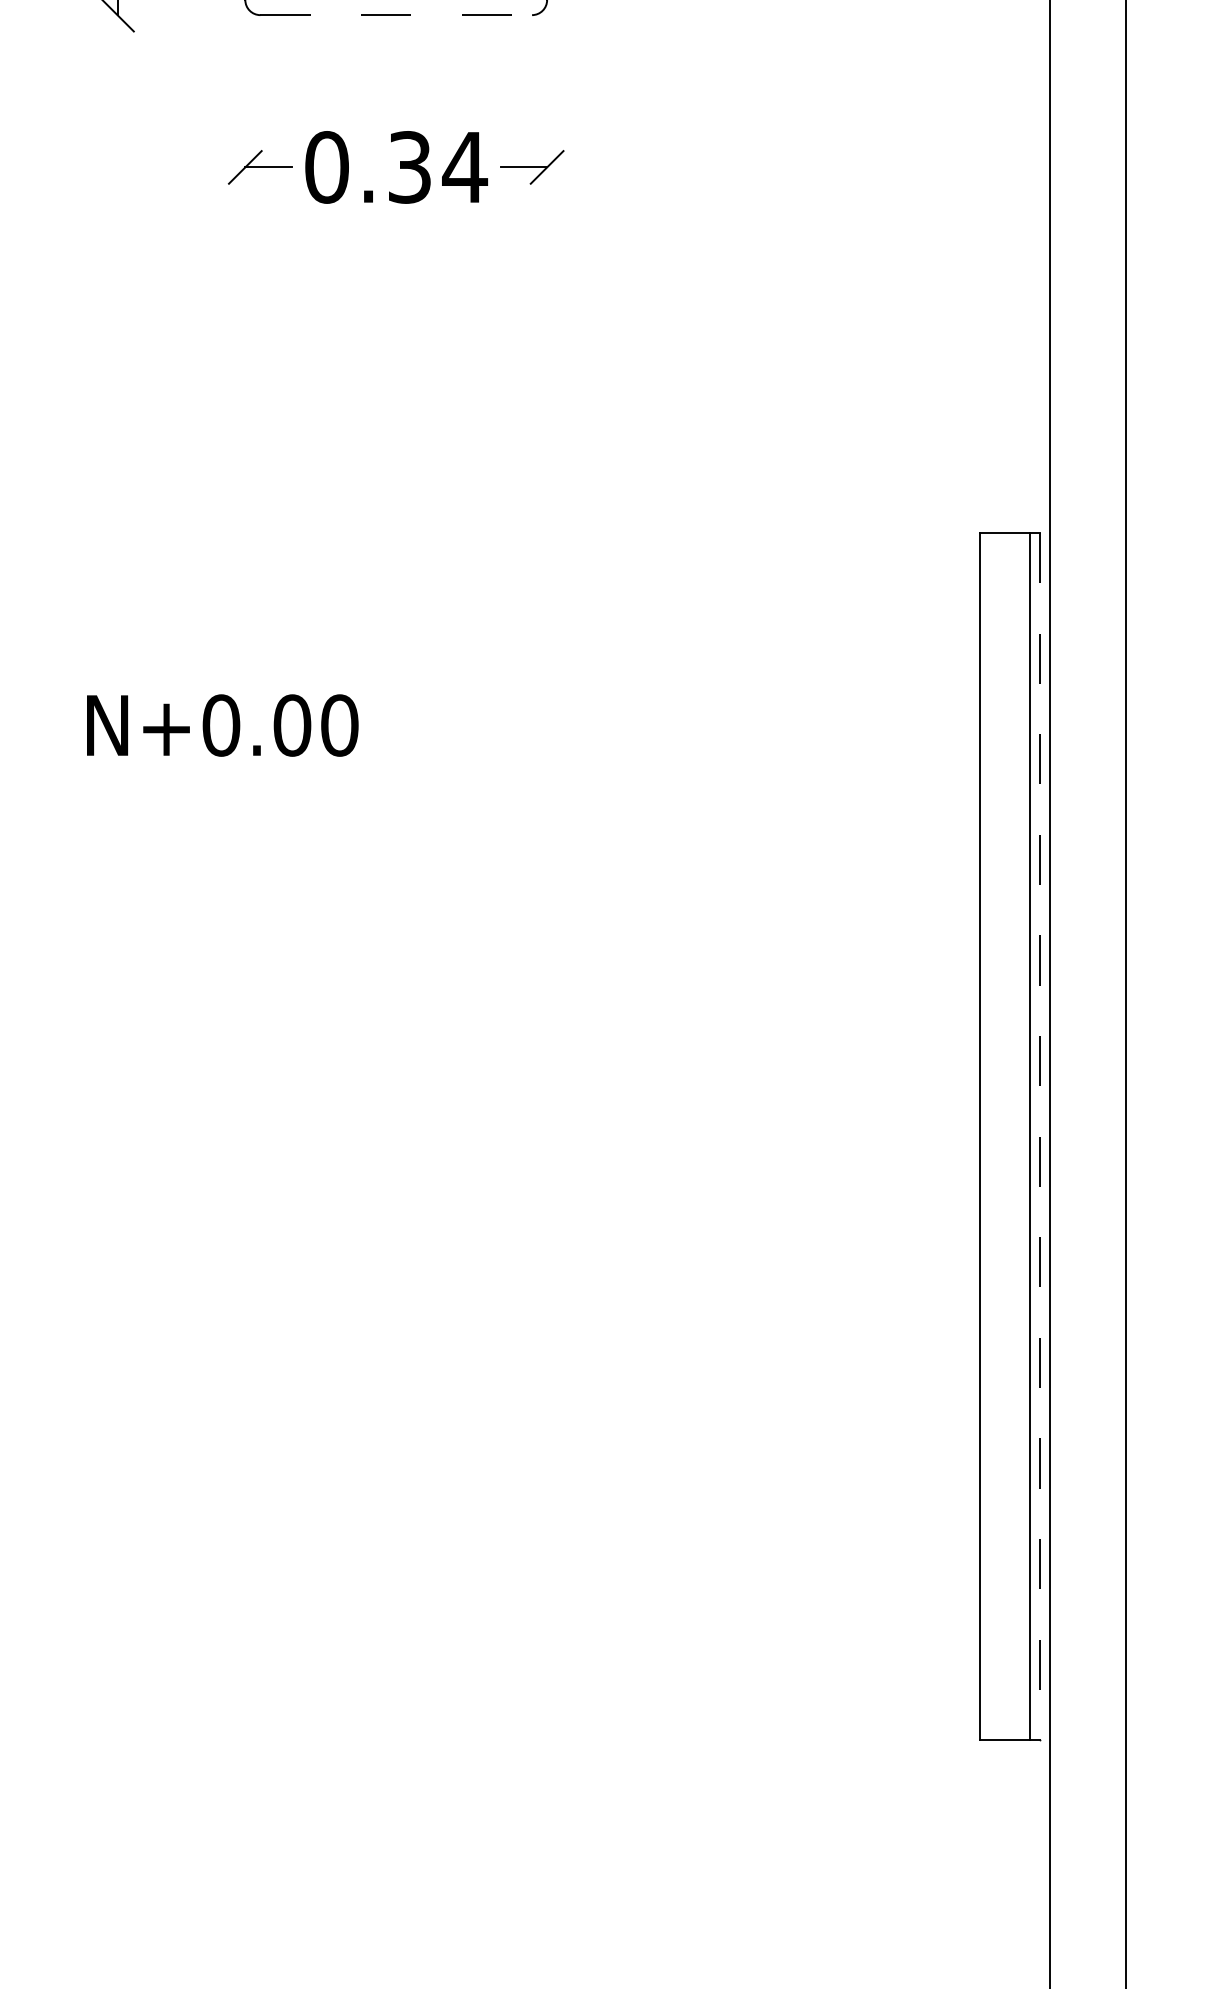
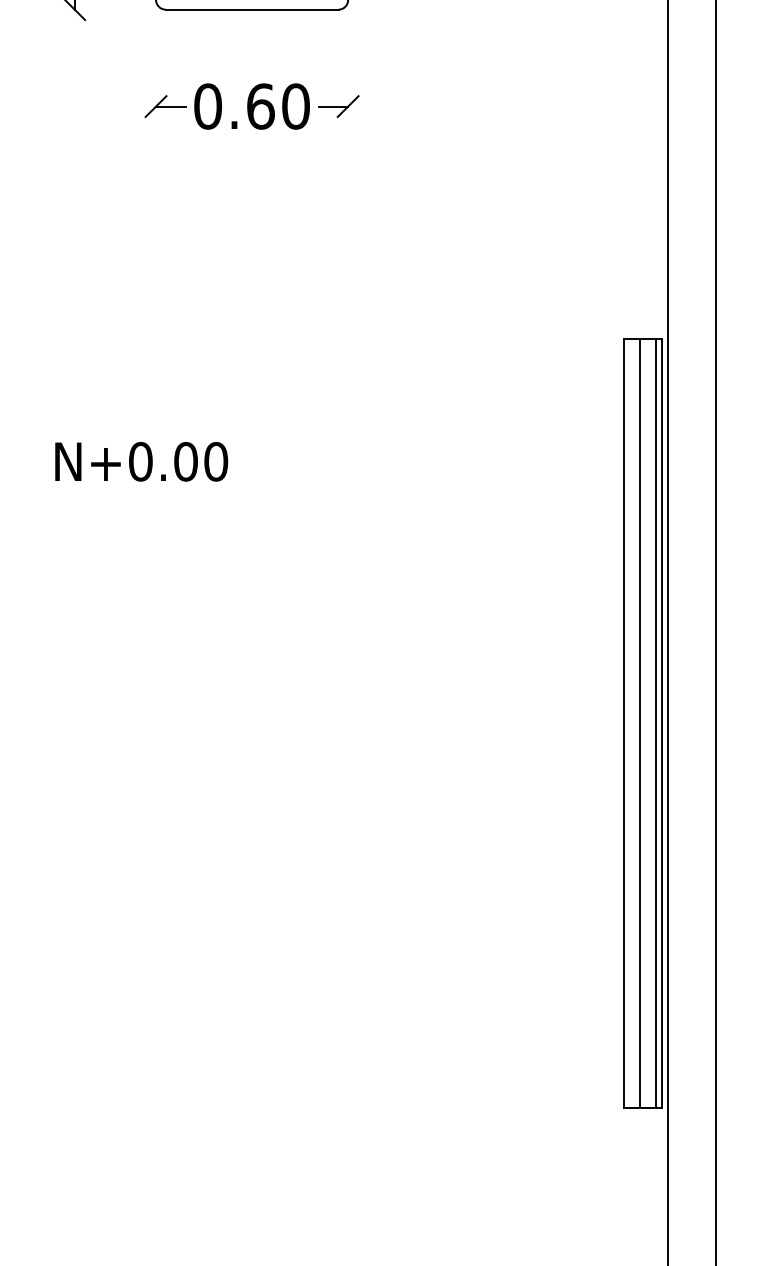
line: (396, 14) -> (252, 9), dashed -> solid
text: (437, 167) -> (278, 106), 0.34 -> 0.60
line: (1004, 1136) -> (639, 723), added
line: (1040, 1136) -> (662, 723), dashed -> solid

